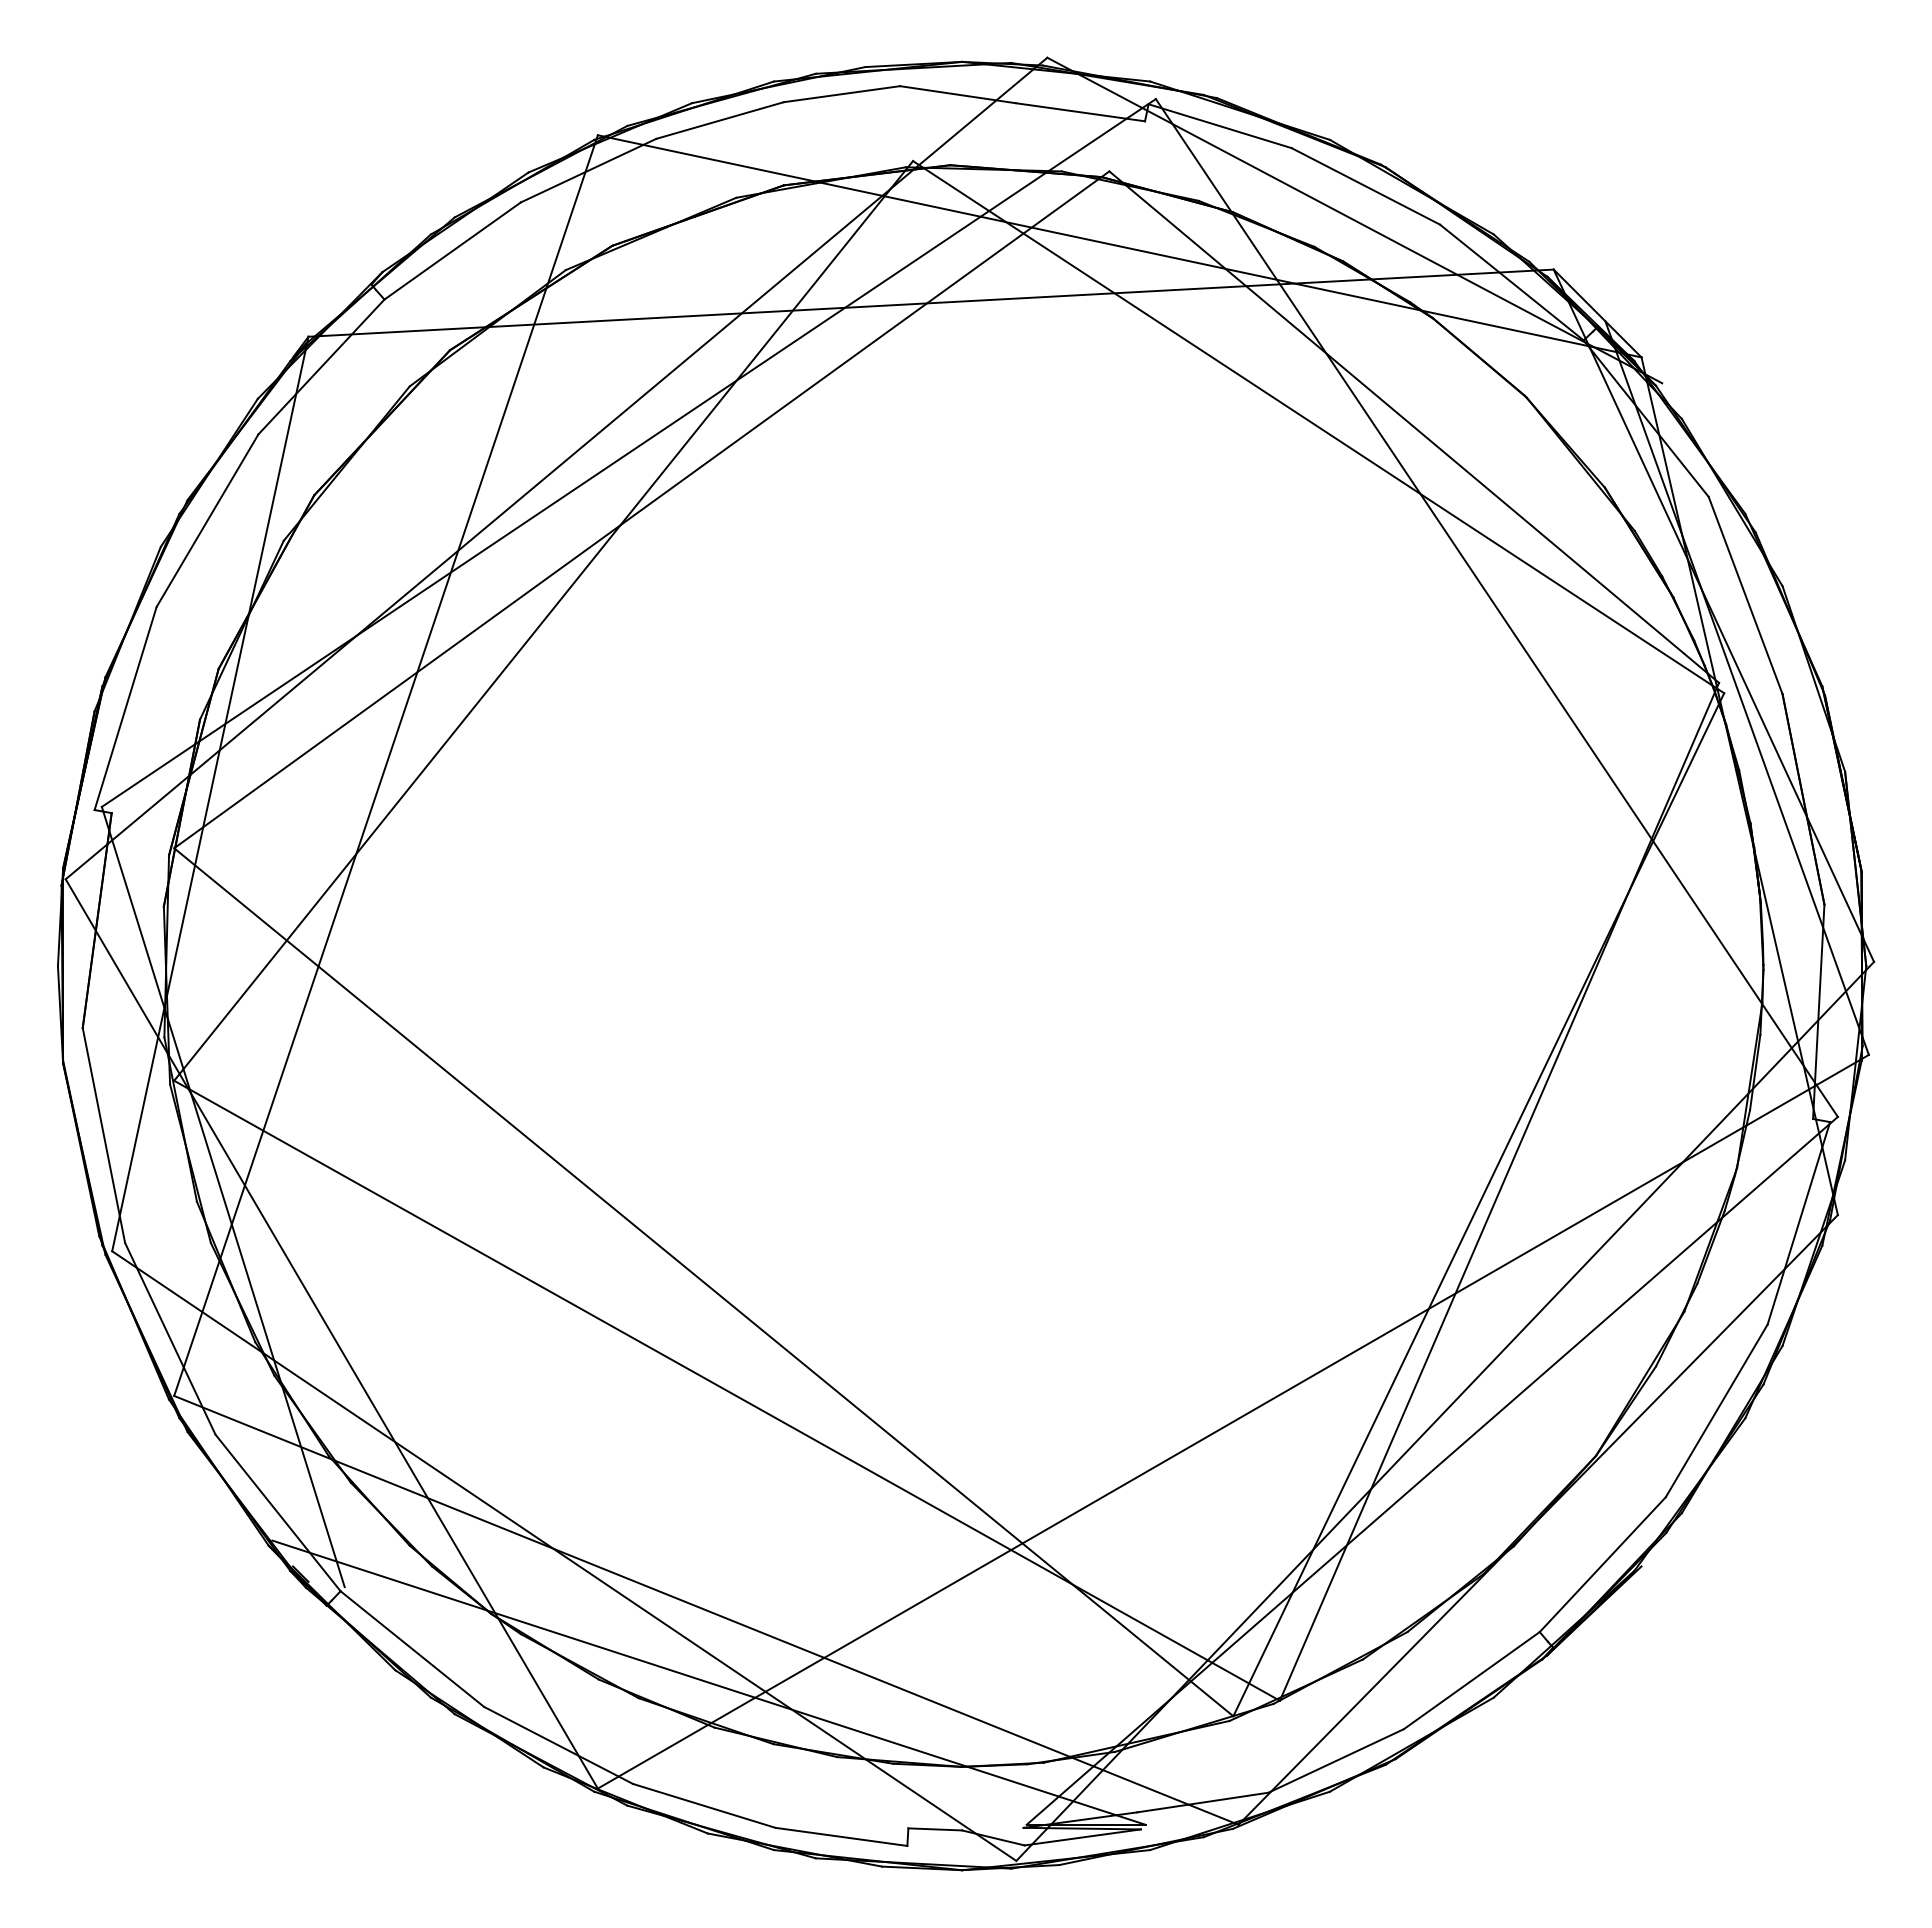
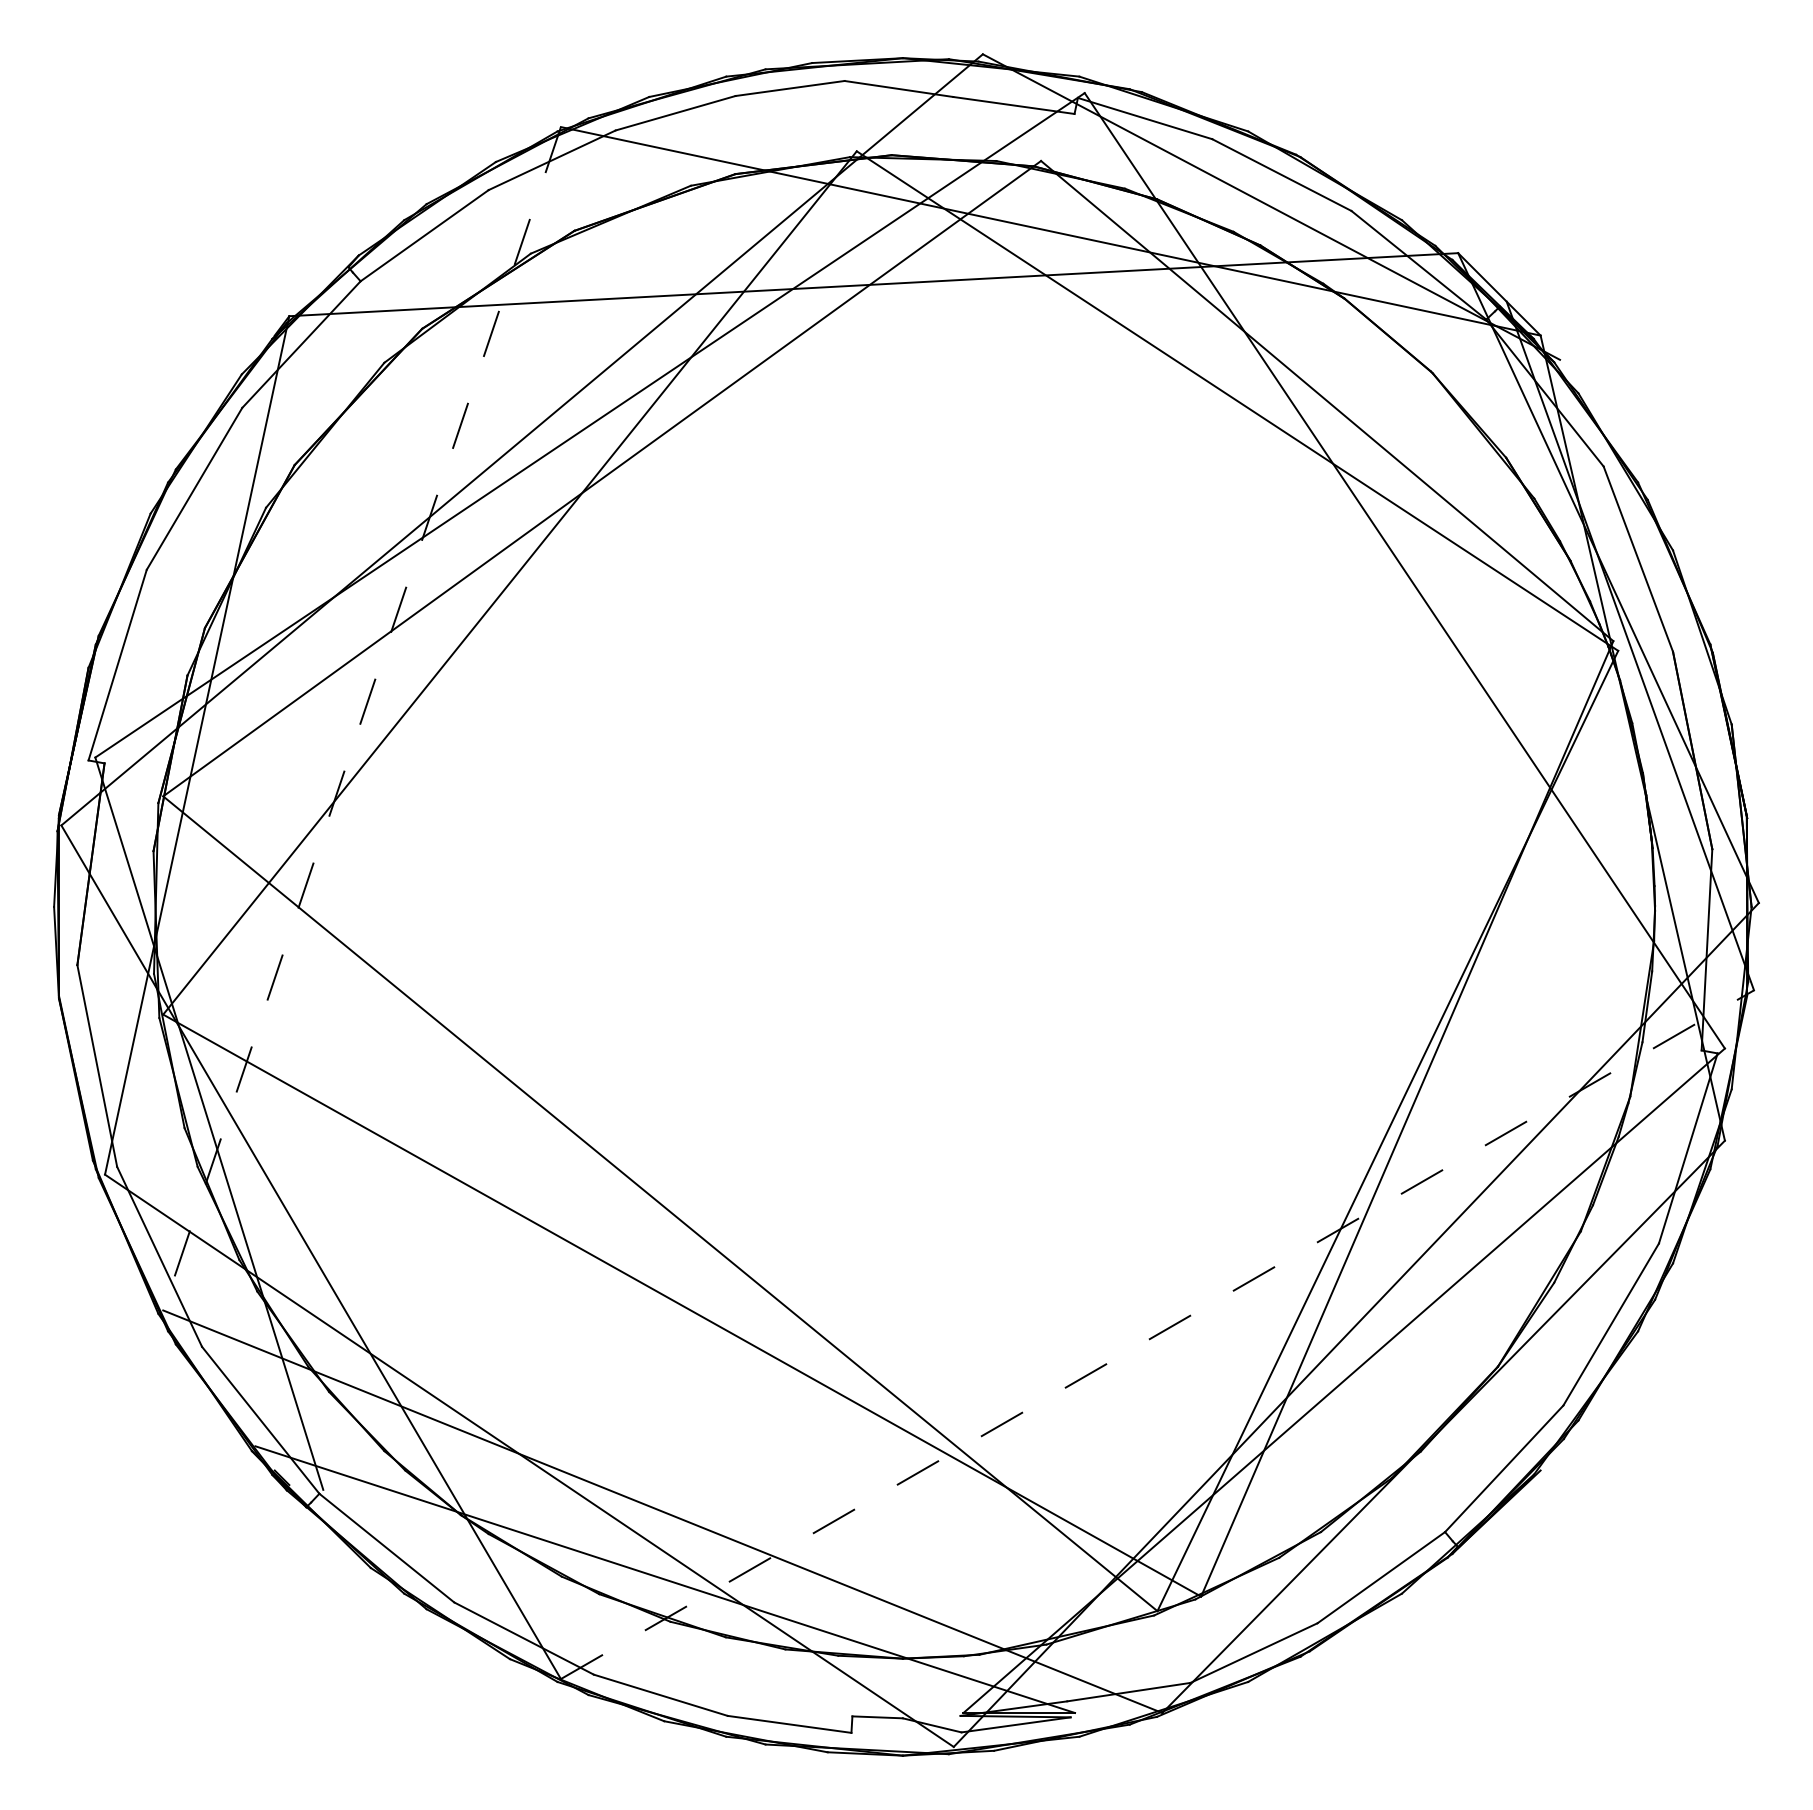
line: (386, 765) -> (362, 718), solid -> dashed
line: (1233, 1421) -> (1157, 1334), solid -> dashed

